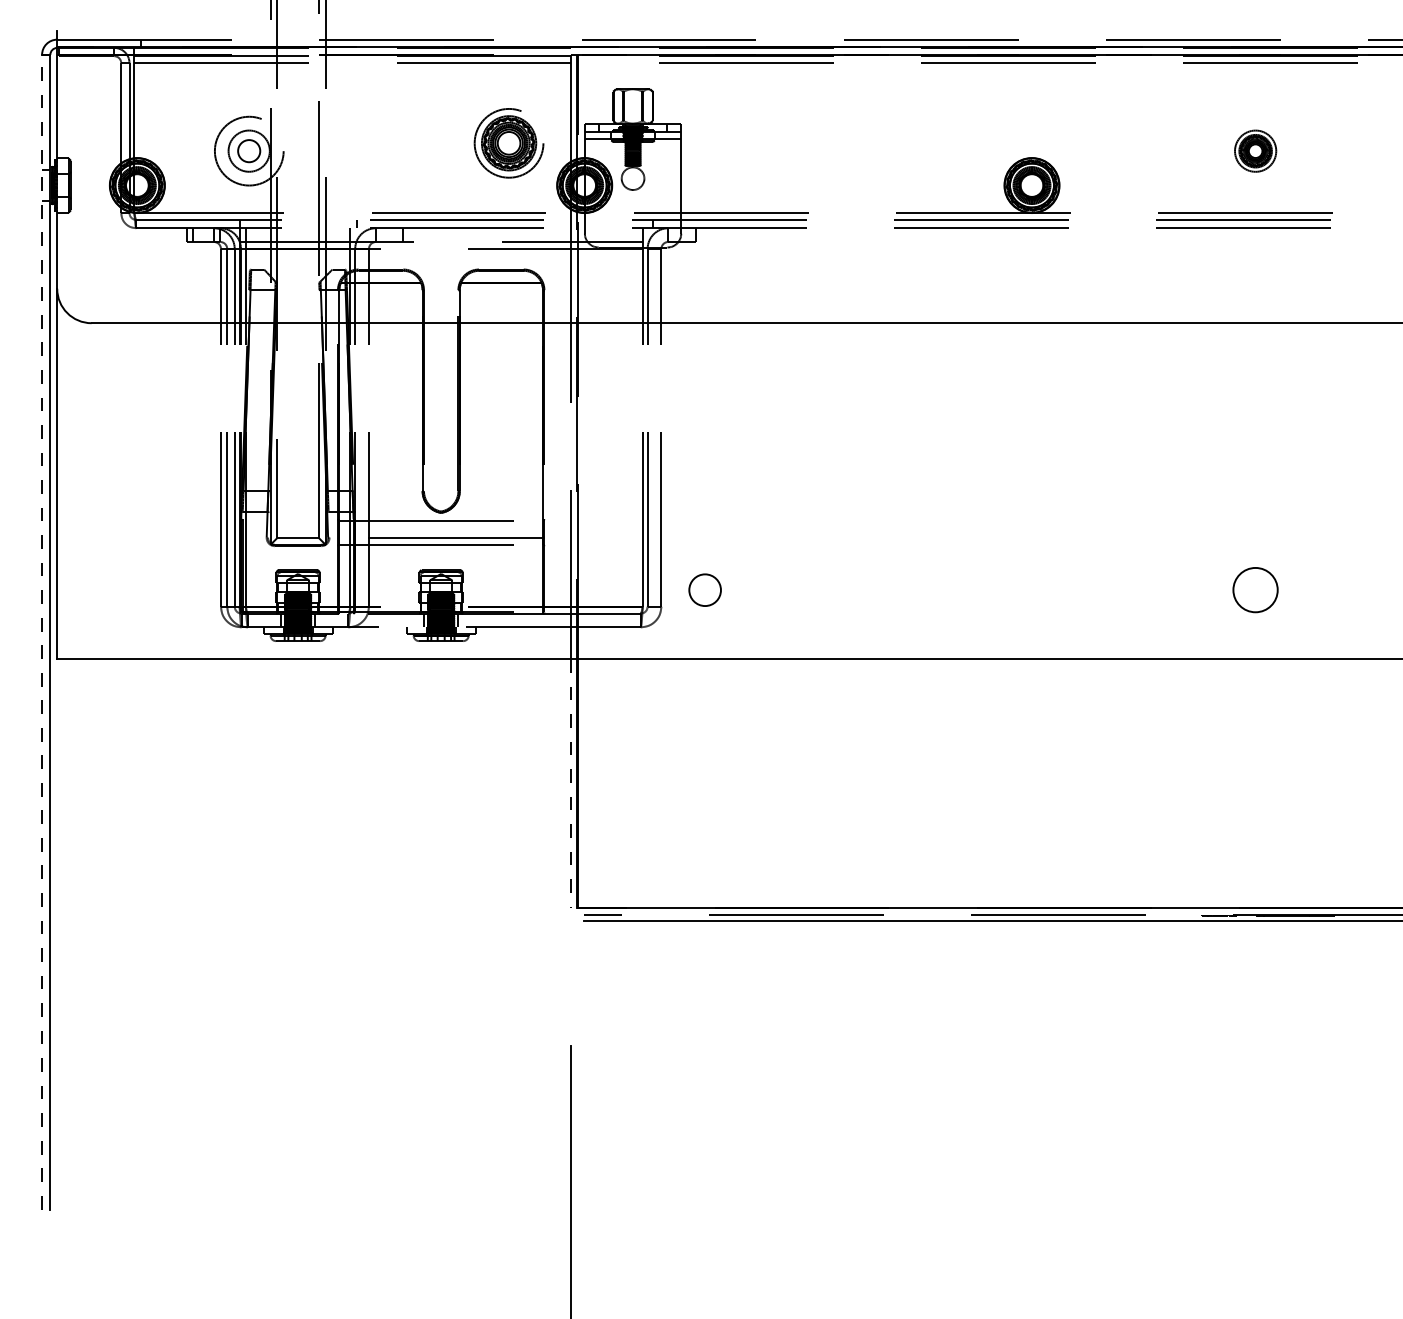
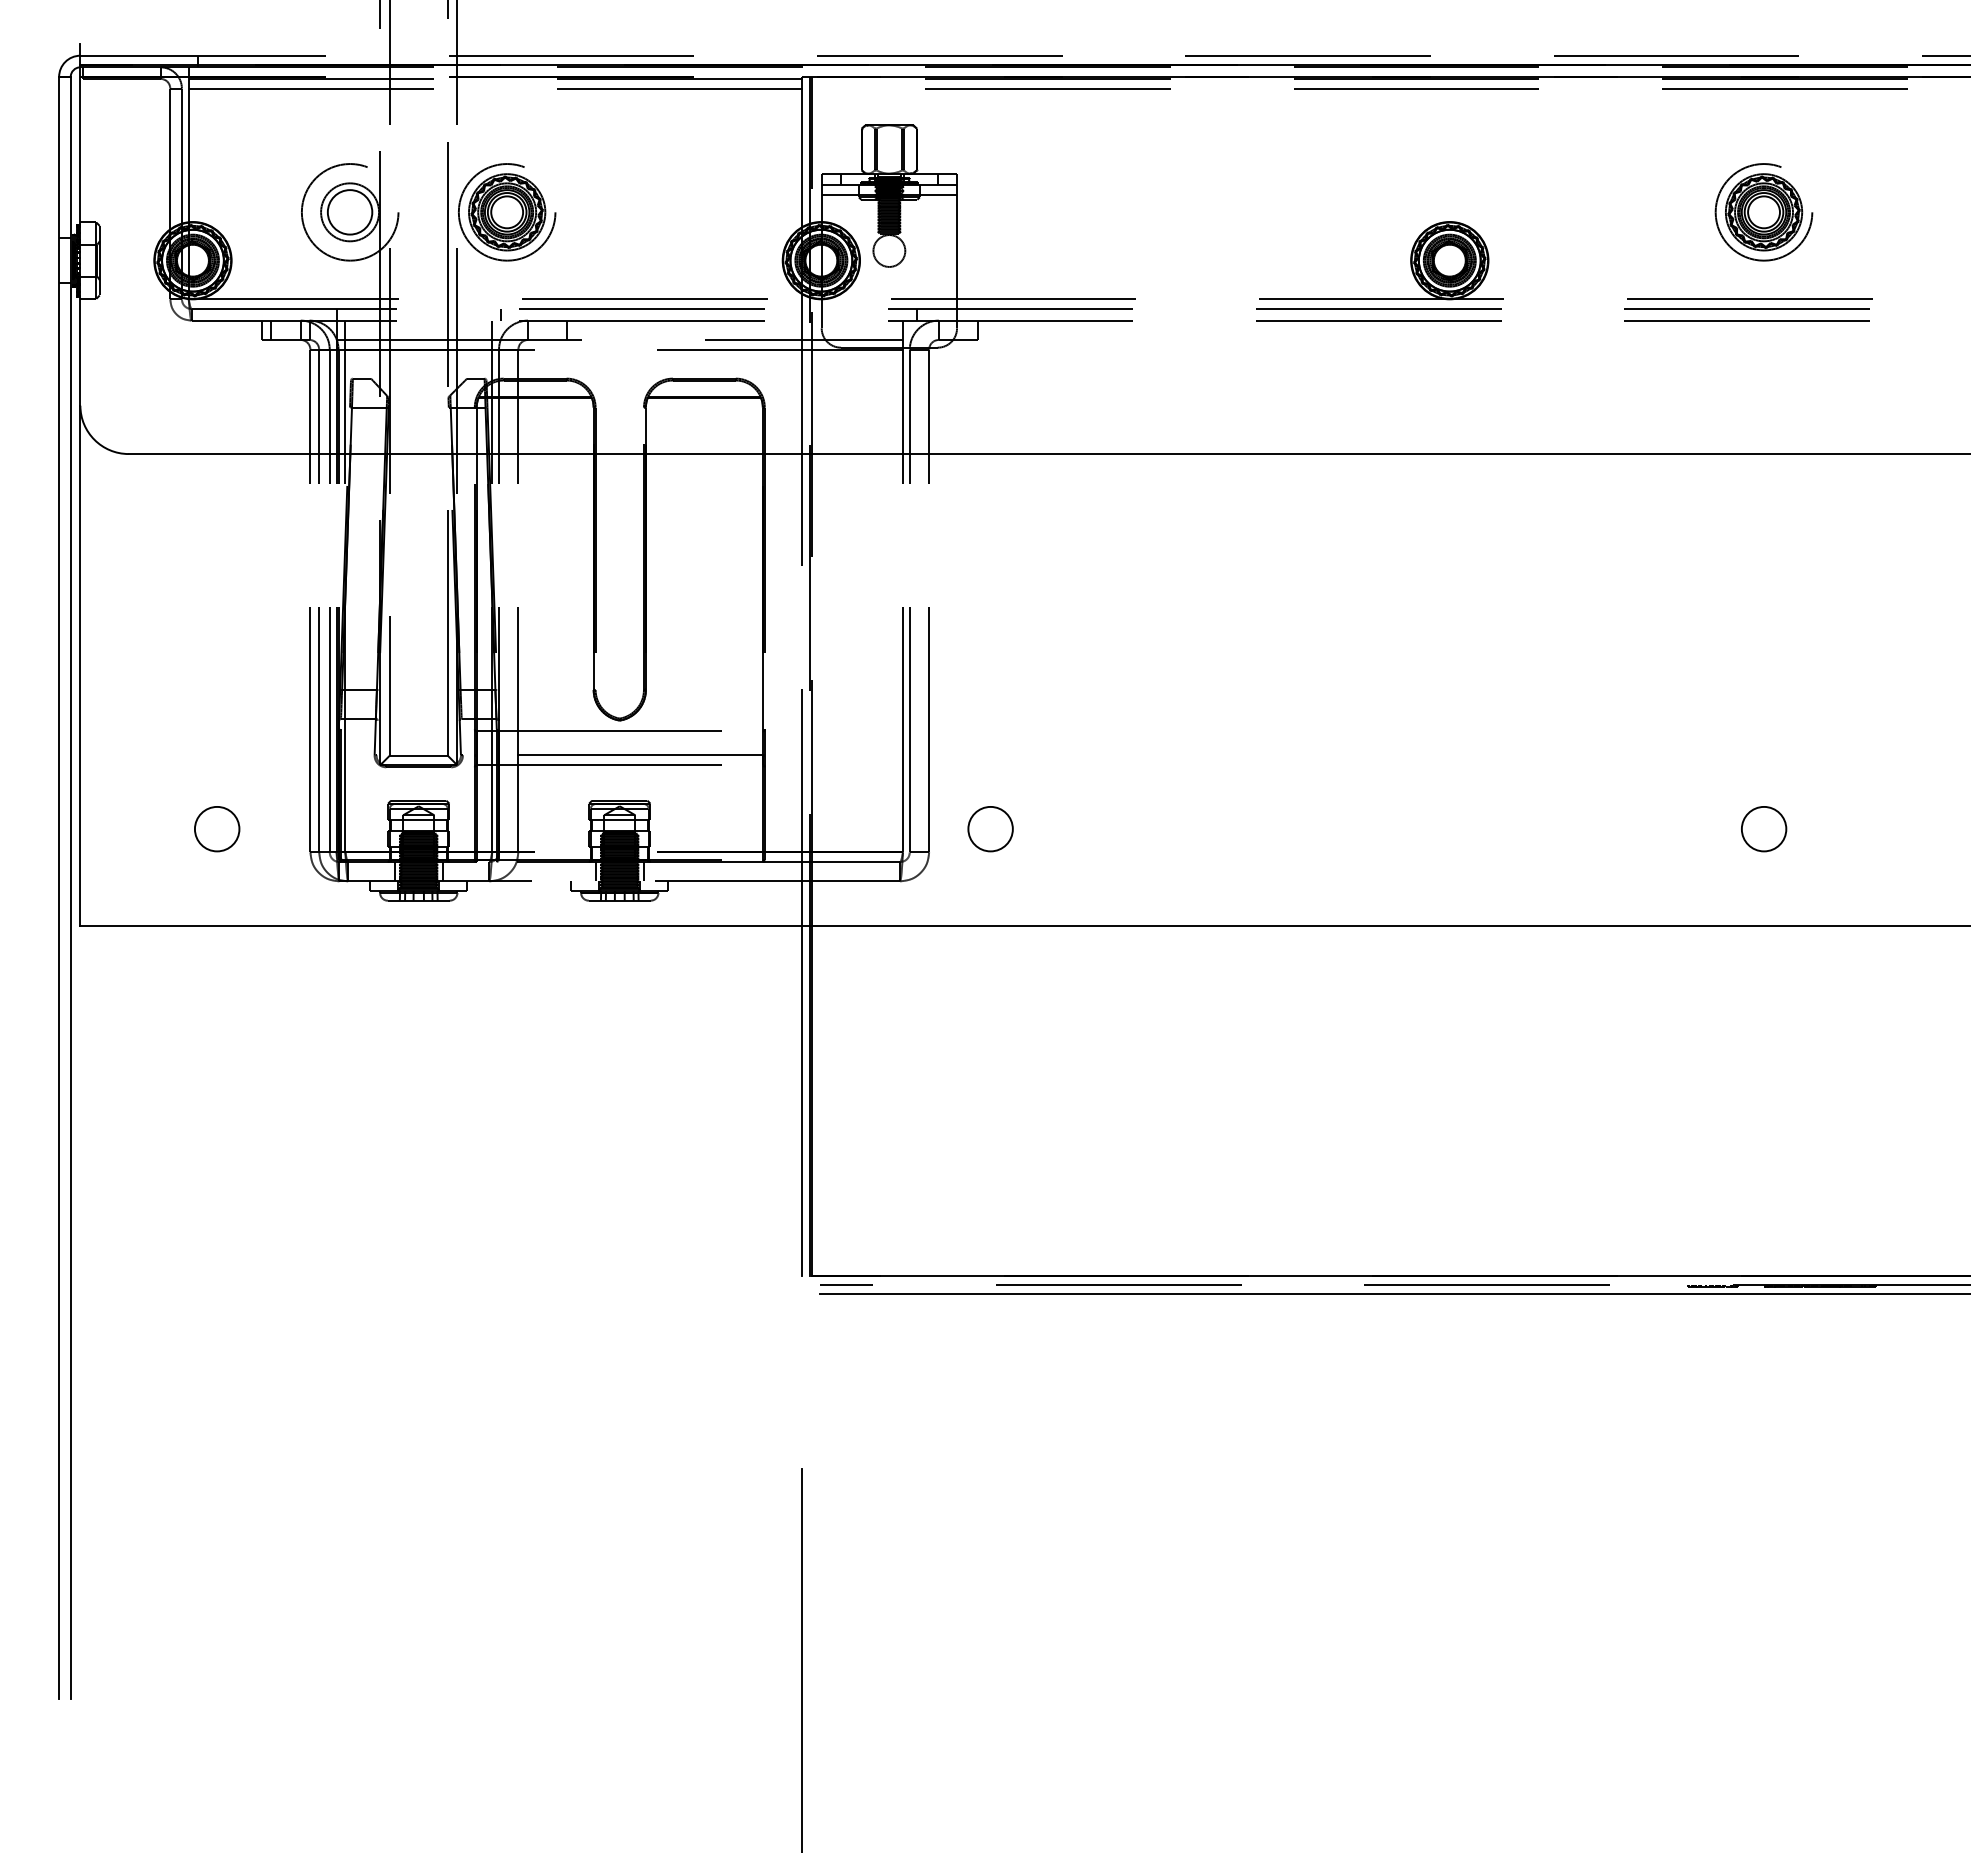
part: (509, 143) -> (507, 212), moved
circle: (248, 151) -> (349, 212), size x1.43
part: (1255, 151) -> (1763, 212), size x1.67
circle: (154, 590) -> (217, 829), added
circle: (1255, 590) -> (1764, 829), size x0.71
line: (42, 631) -> (59, 887), dashed -> solid
line: (570, 783) -> (801, 1100), dashed -> solid

